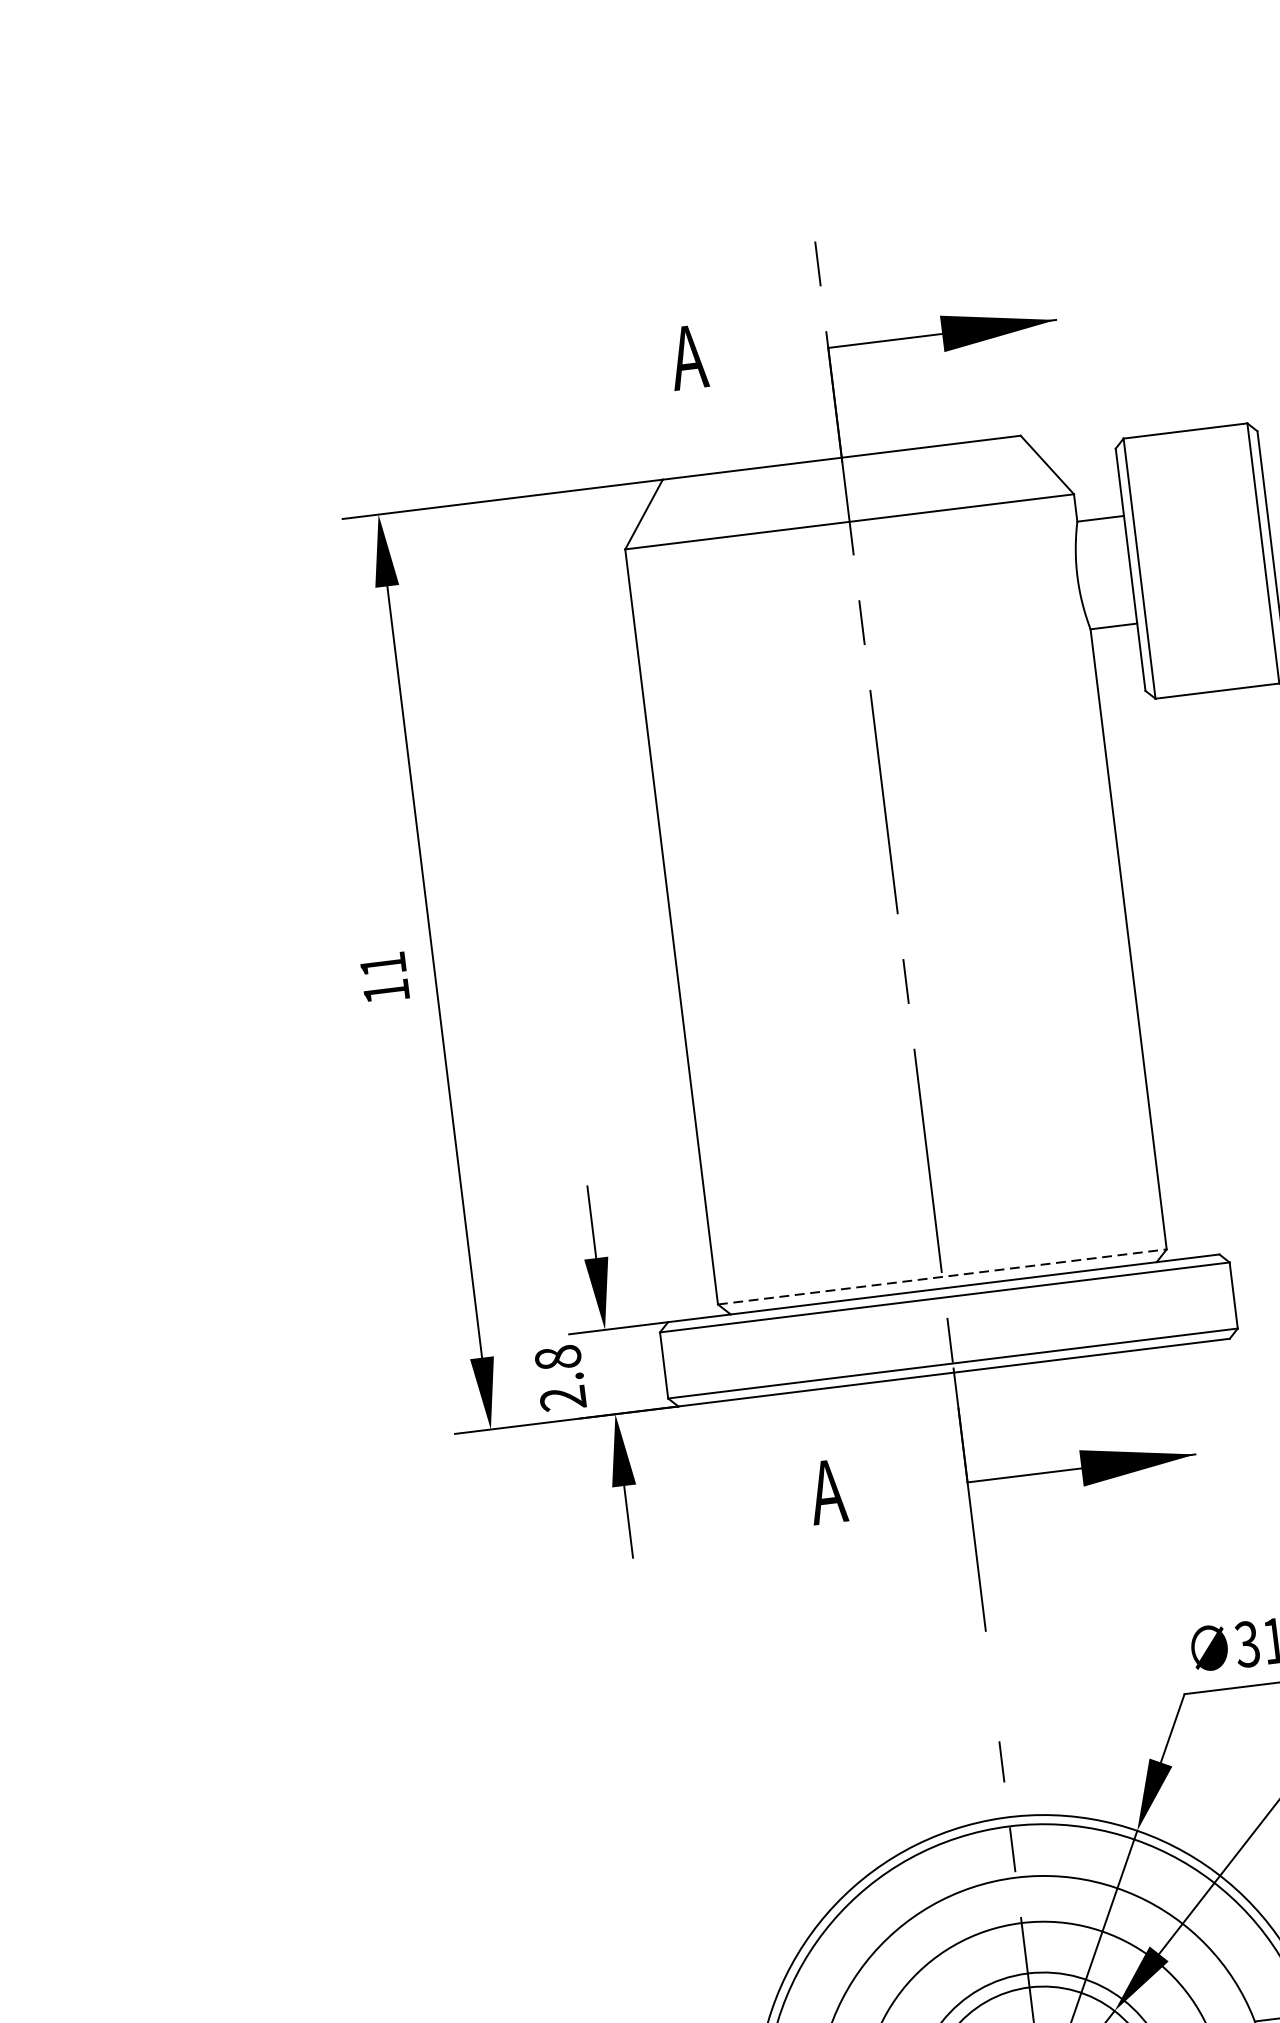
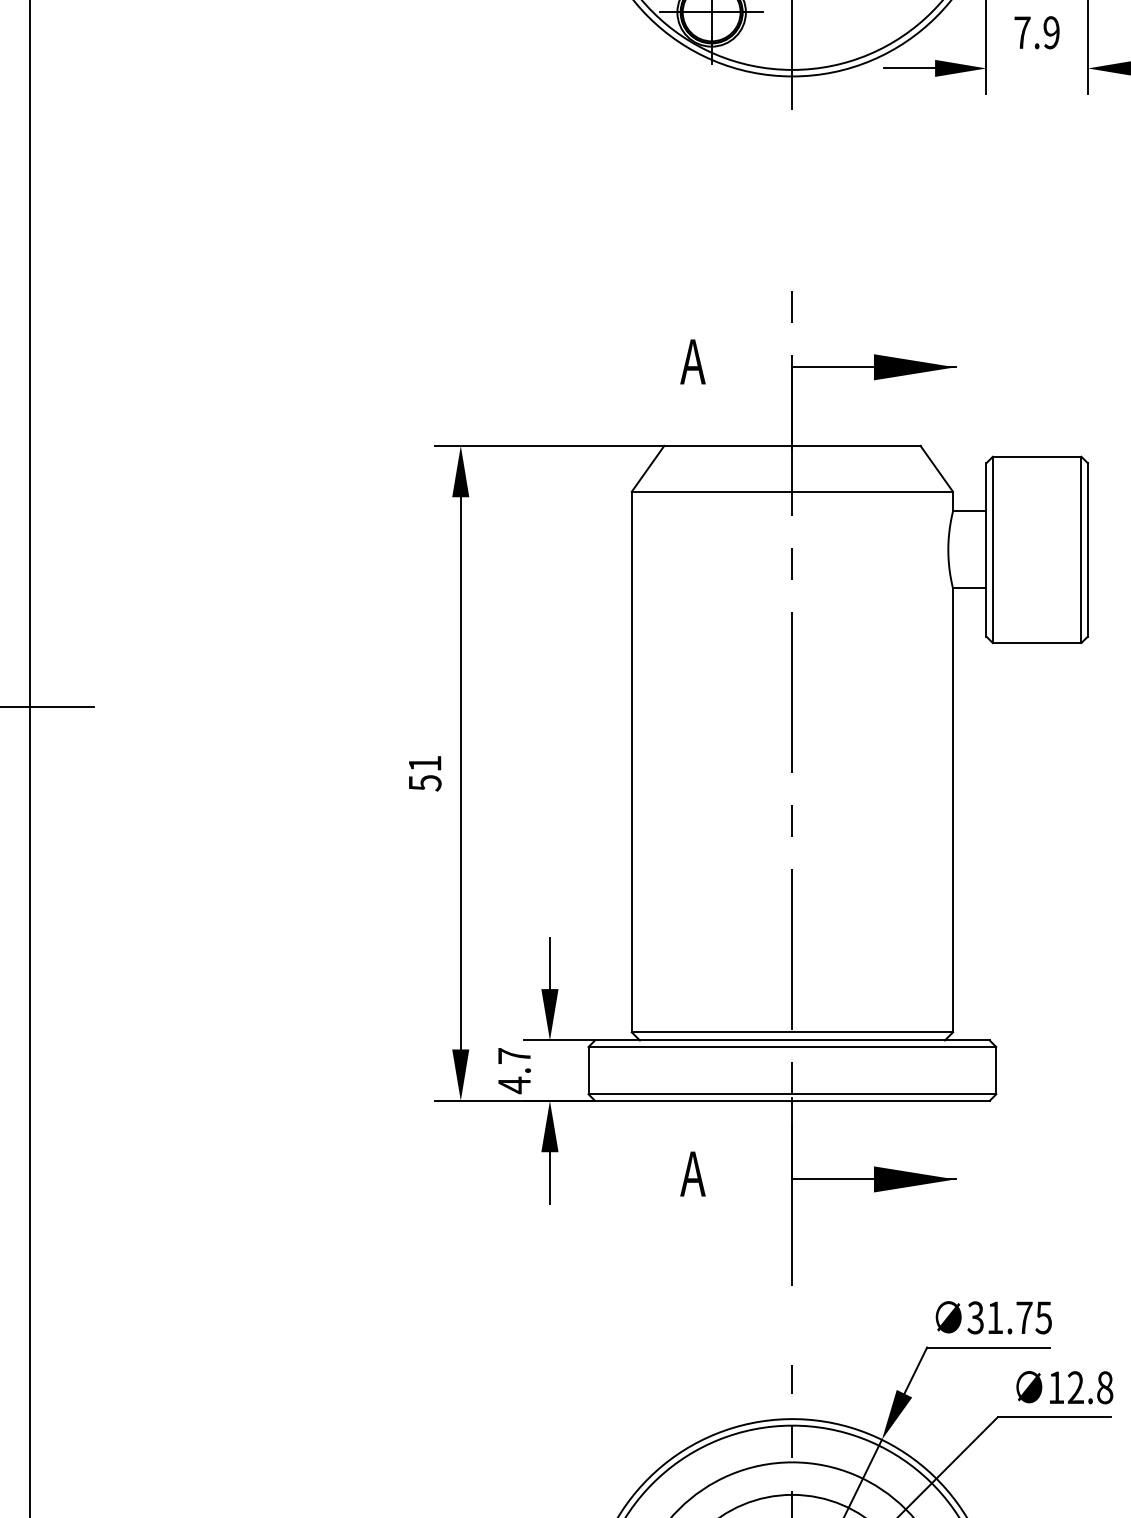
text: (387, 992) -> (425, 783), 11 -> 51
line: (942, 1277) -> (792, 1032), dashed -> solid
text: (560, 1379) -> (514, 1071), 2.8 -> 4.7

